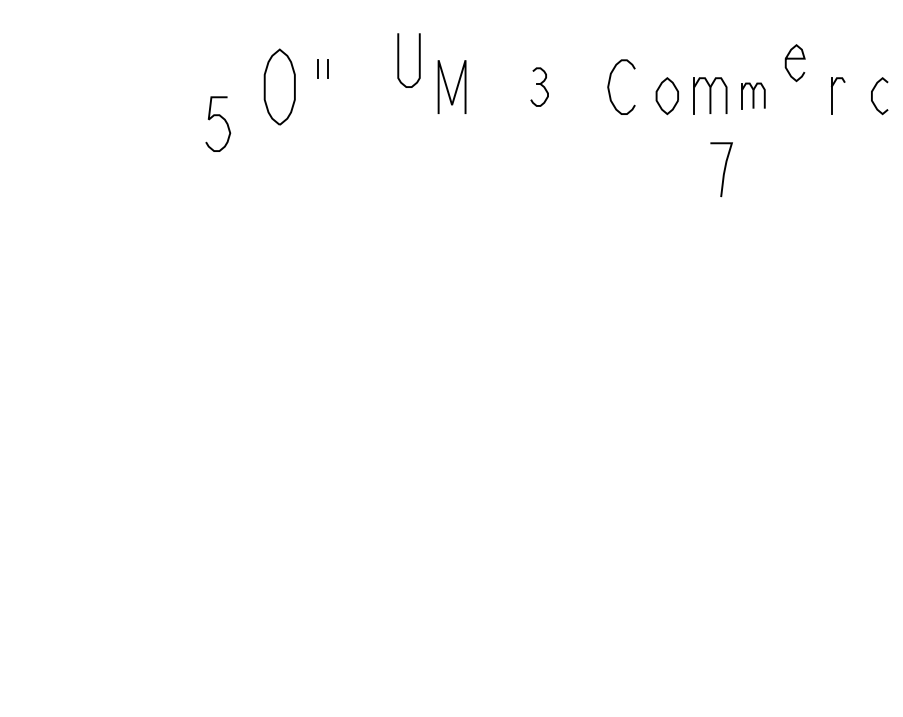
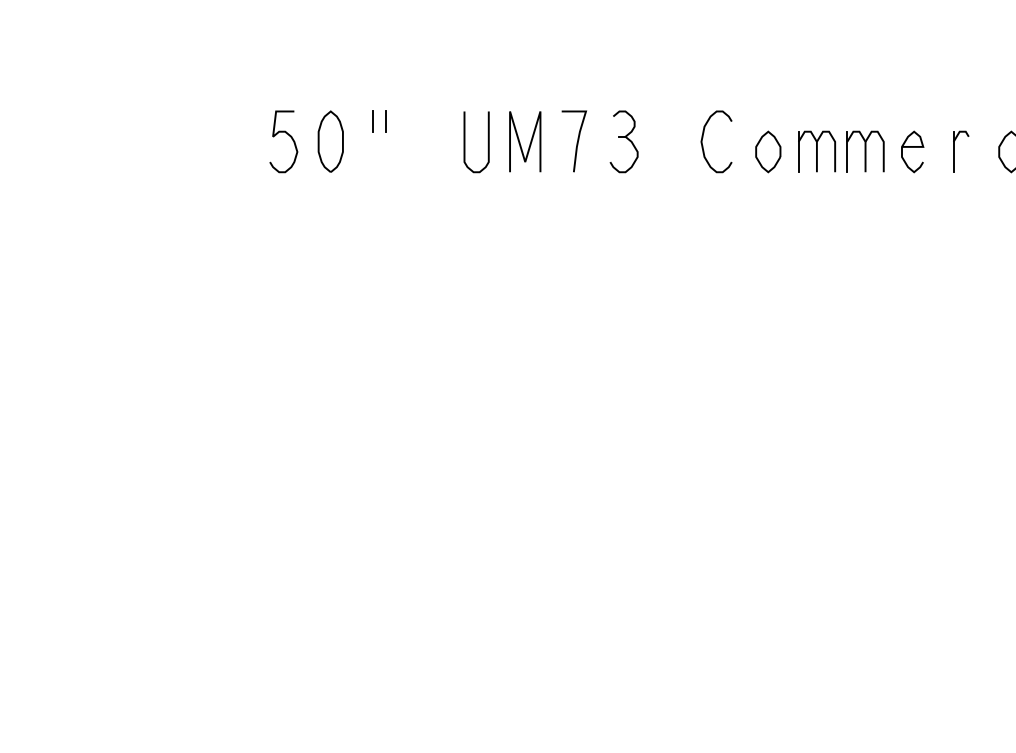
curve: (794, 59) -> (911, 147), moved
curve: (399, 60) -> (465, 142), moved
part: (279, 86) -> (330, 141), size x0.71
part: (539, 86) -> (623, 141), size x1.43
part: (753, 95) -> (865, 151), size x1.43
curve: (221, 118) -> (287, 135), moved
curve: (723, 170) -> (576, 142), moved

